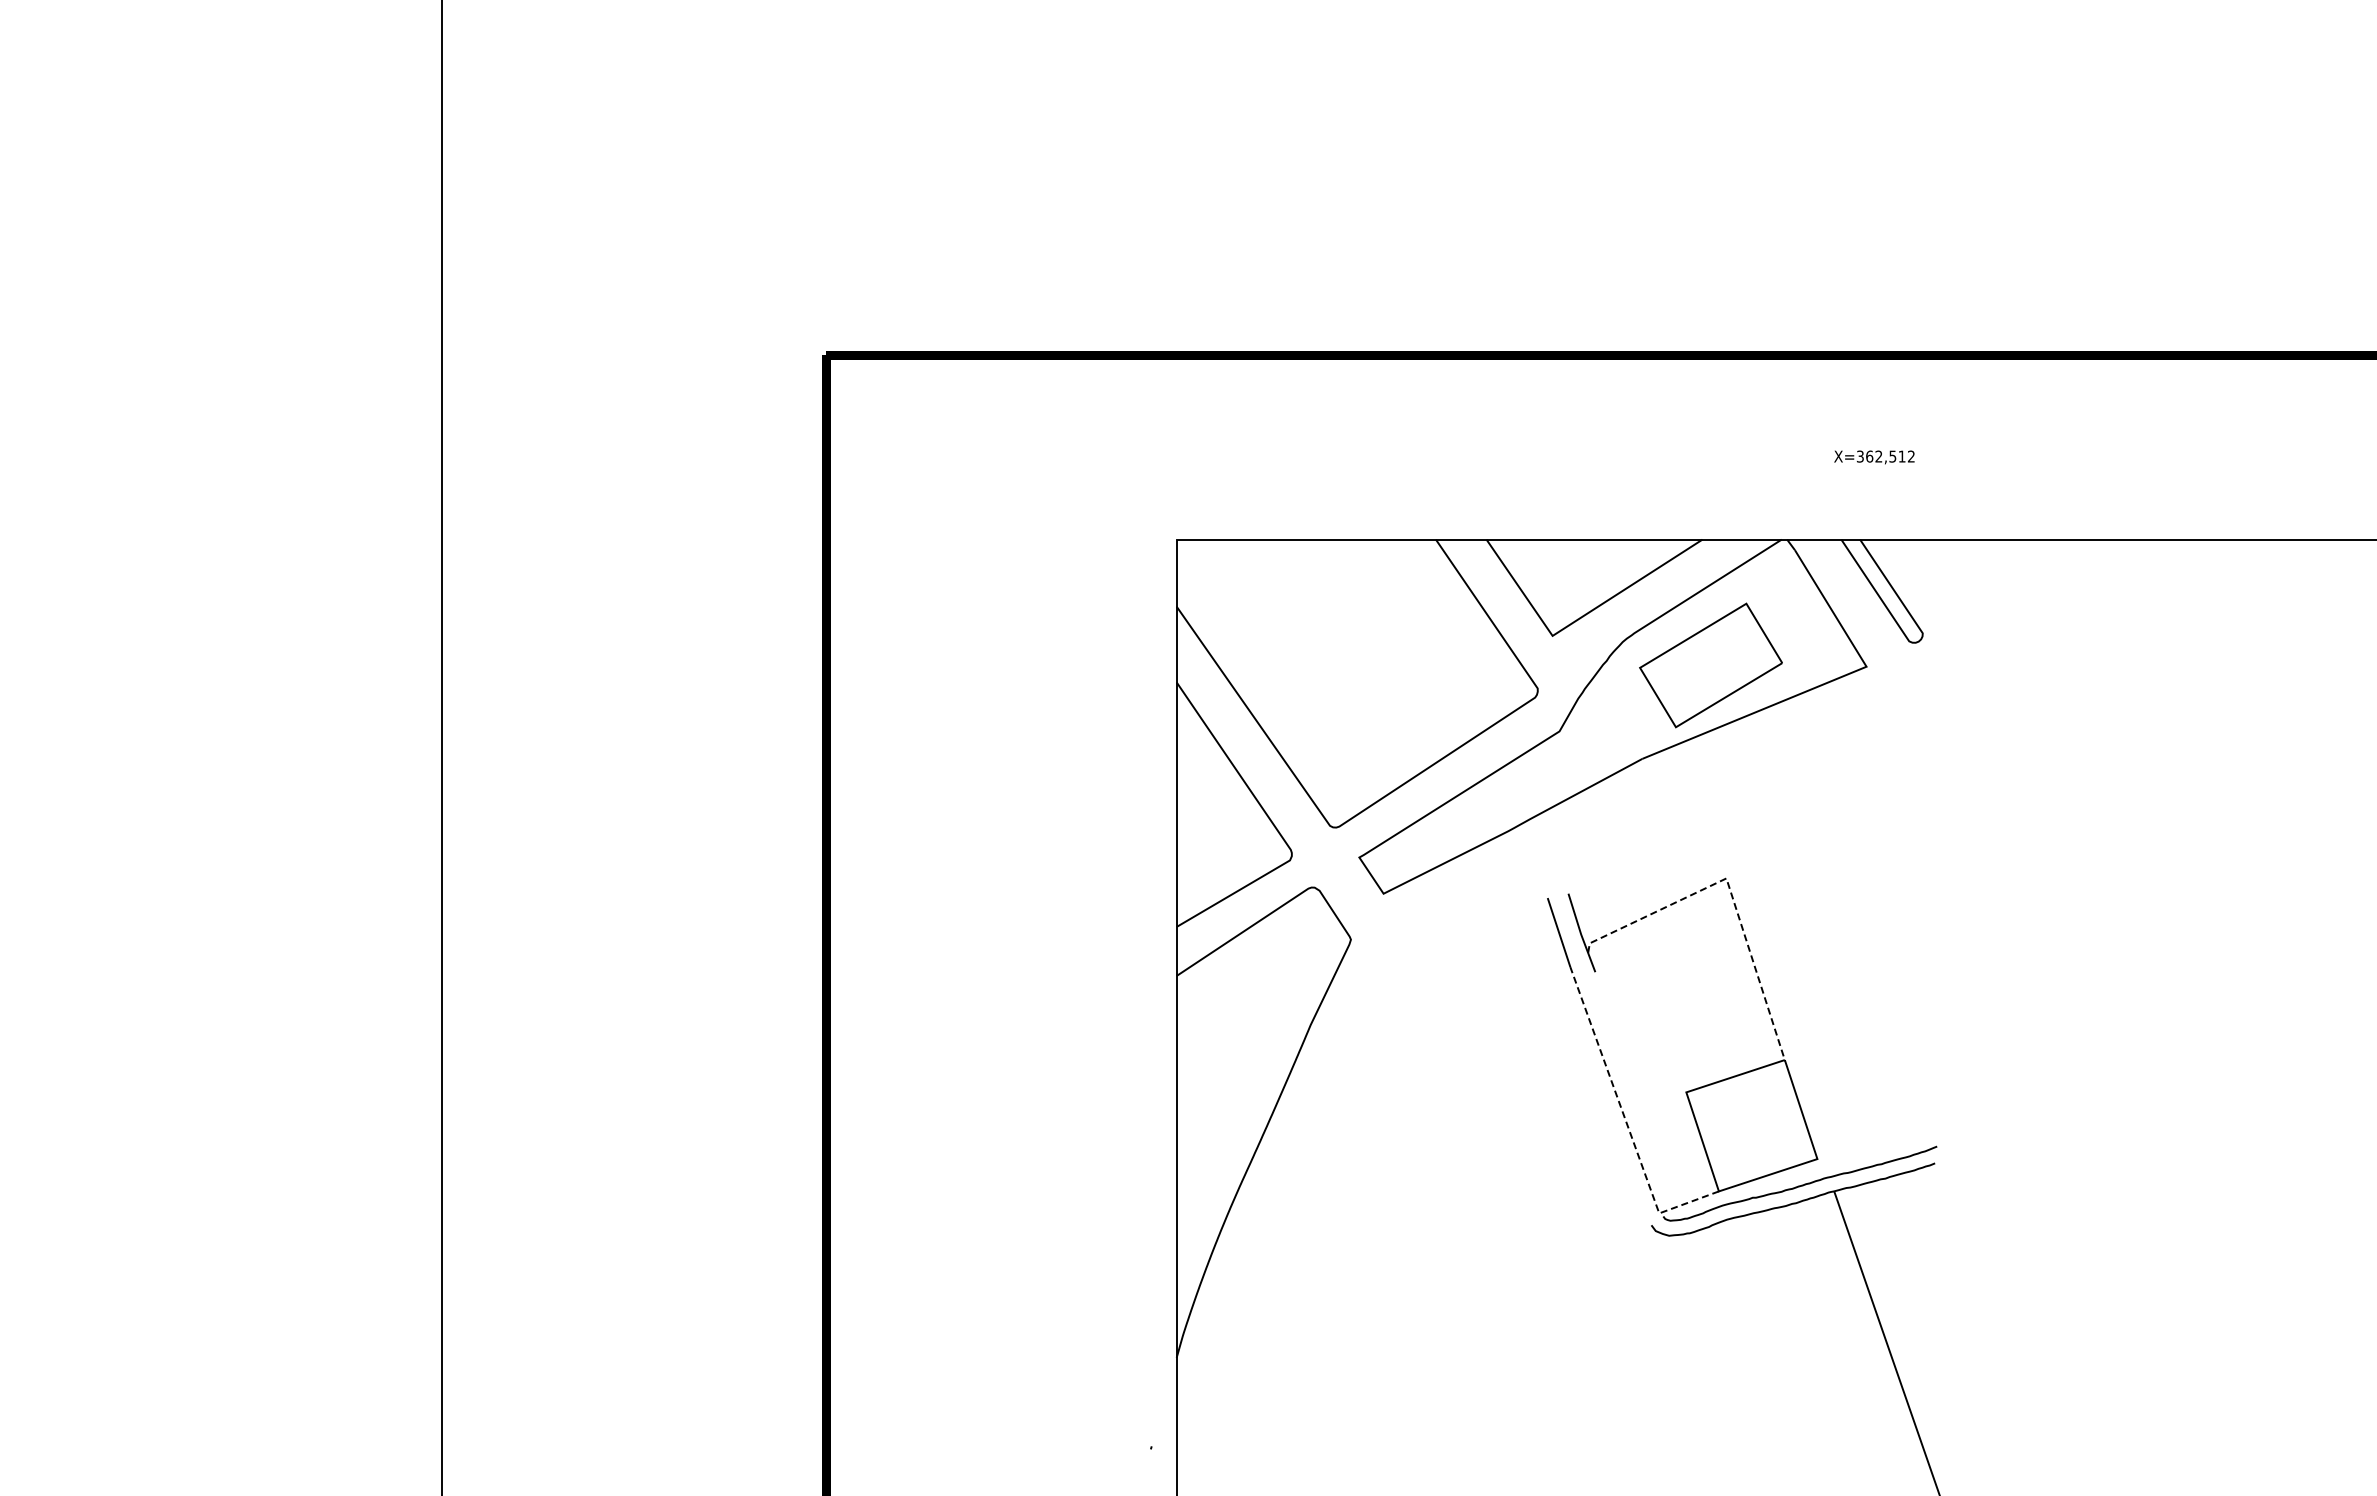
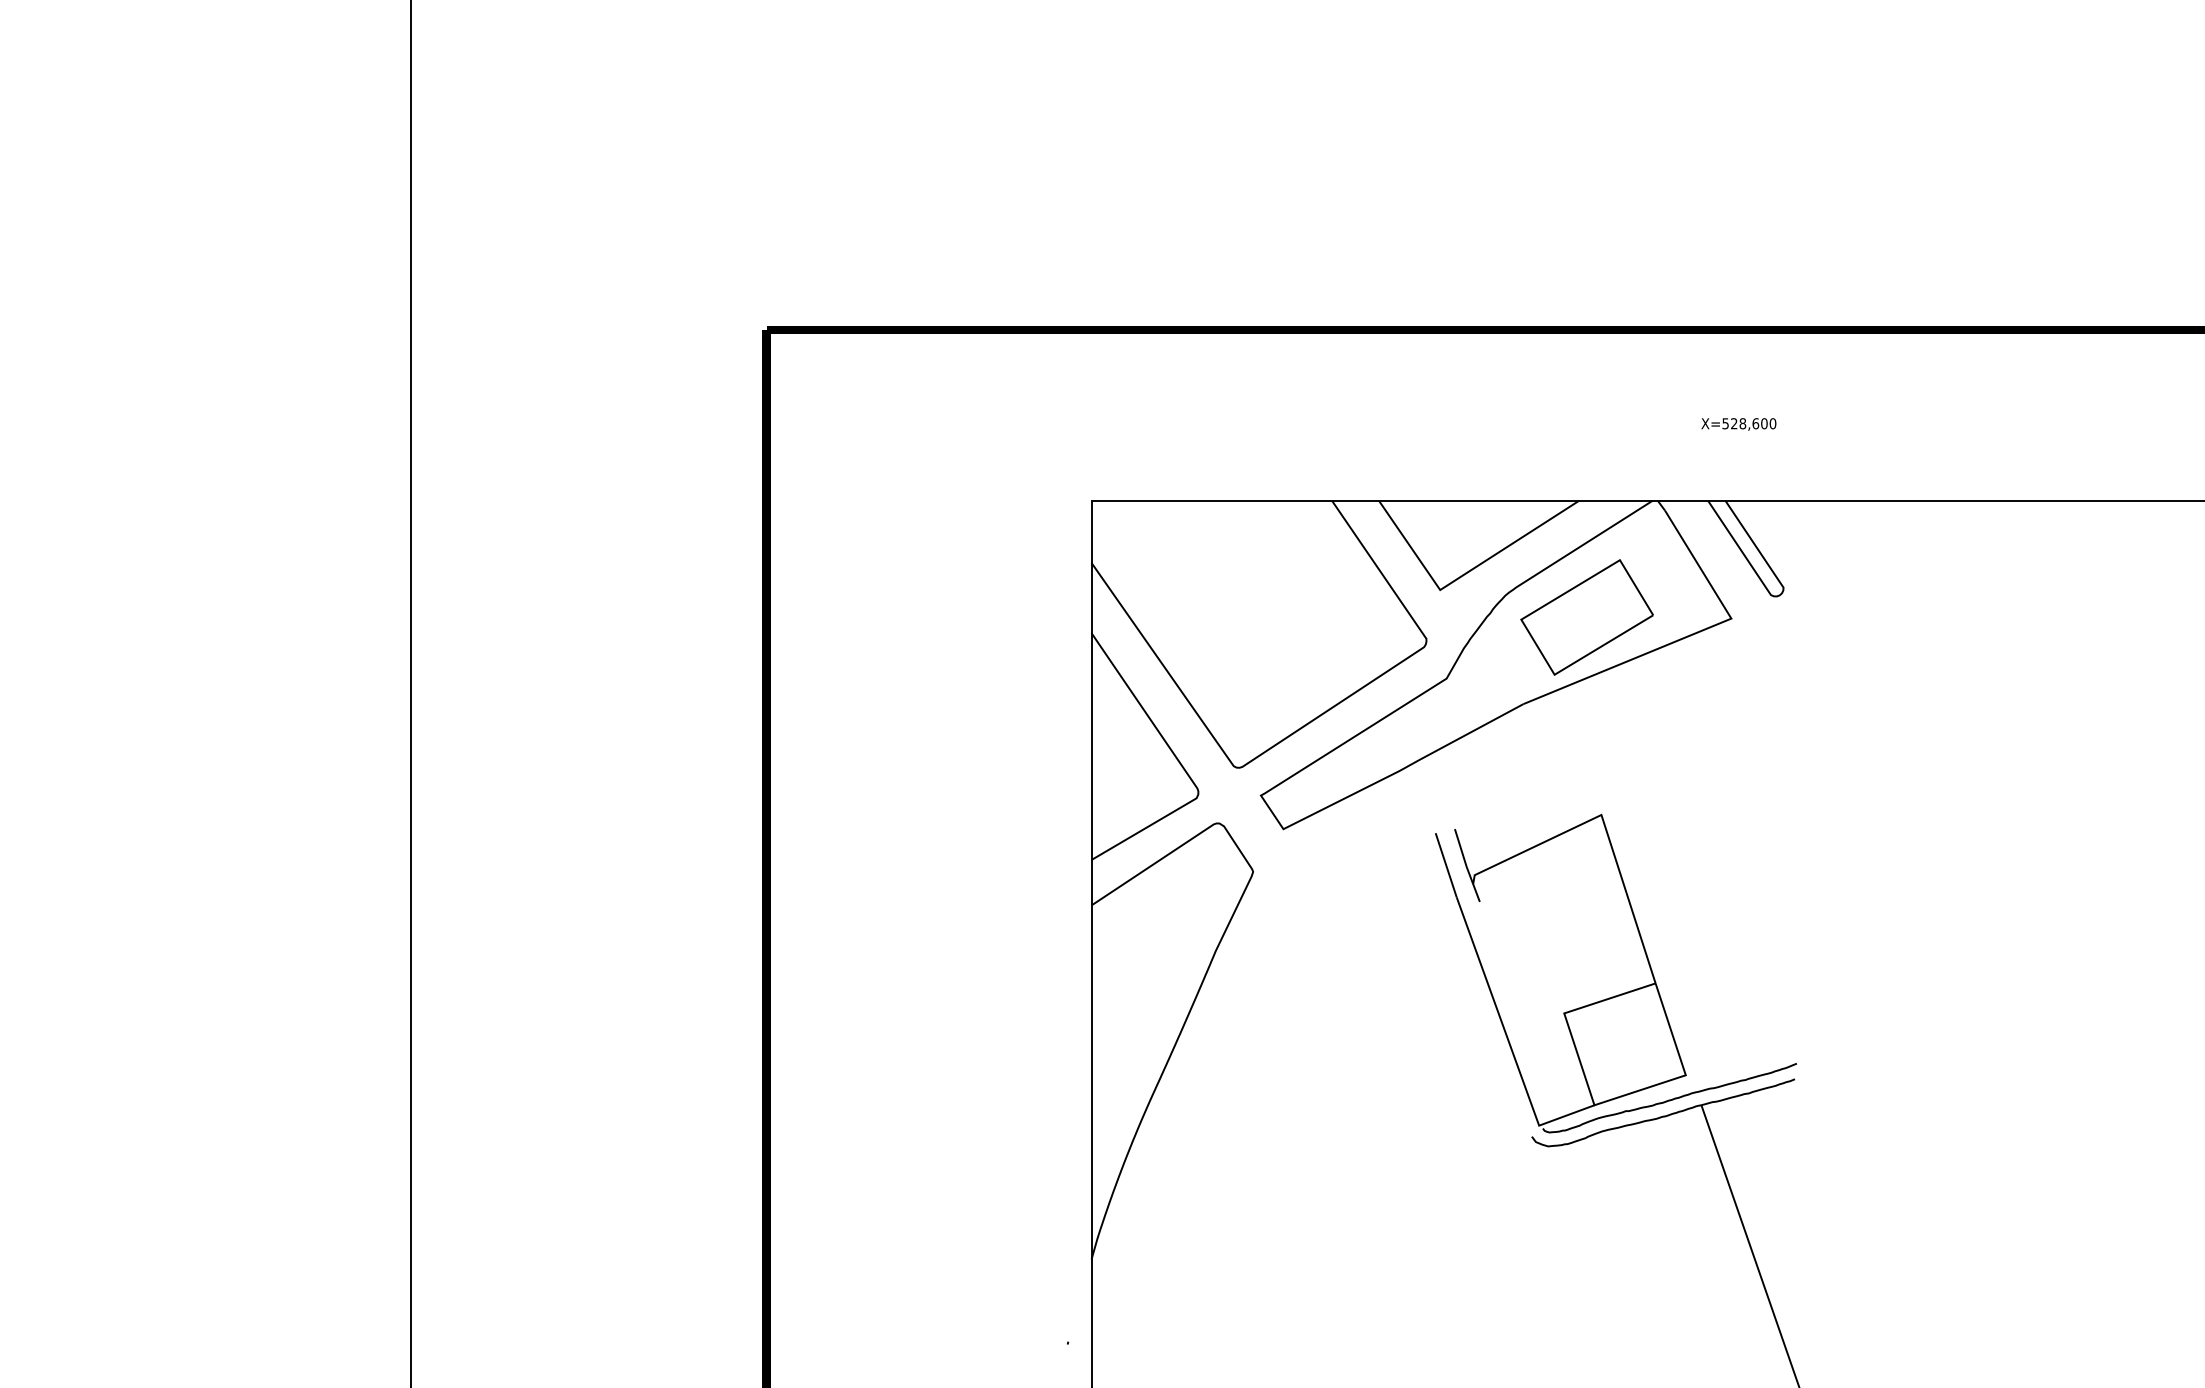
text: (1886, 456) -> (1749, 423), X=362,512 -> X=528,600
line: (1730, 891) -> (1605, 827), dashed -> solid
line: (1625, 1120) -> (1507, 1039), dashed -> solid

